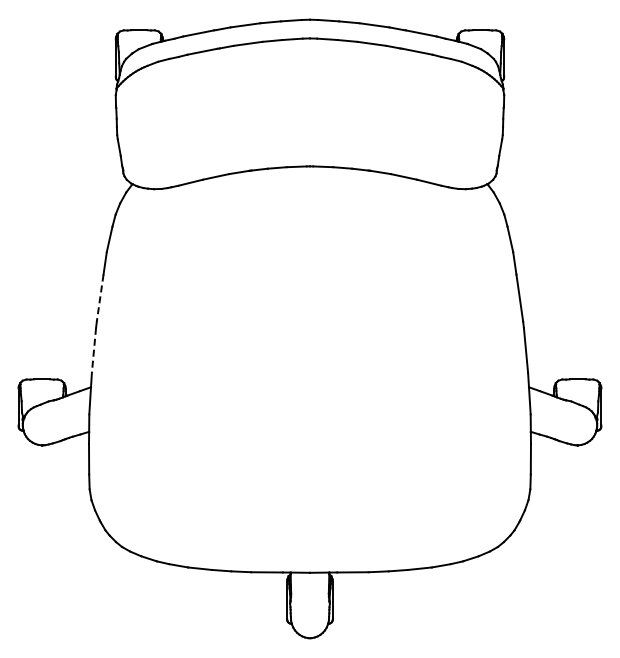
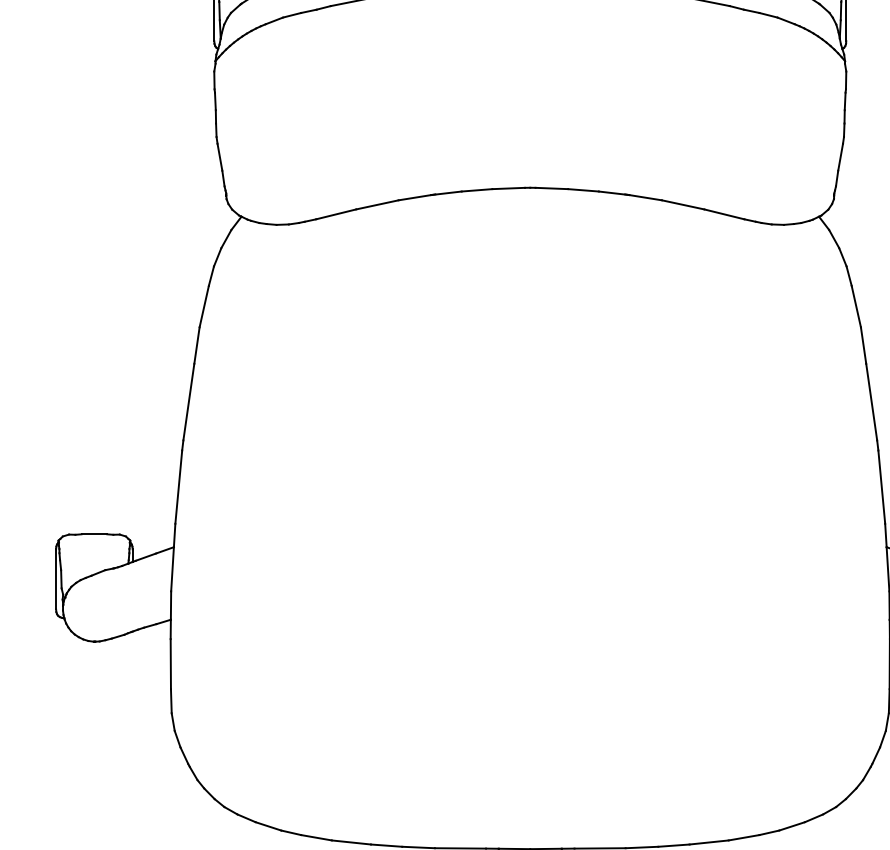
line: (100, 298) -> (189, 402), dashed -> solid
line: (93, 350) -> (177, 487), dashed -> solid

